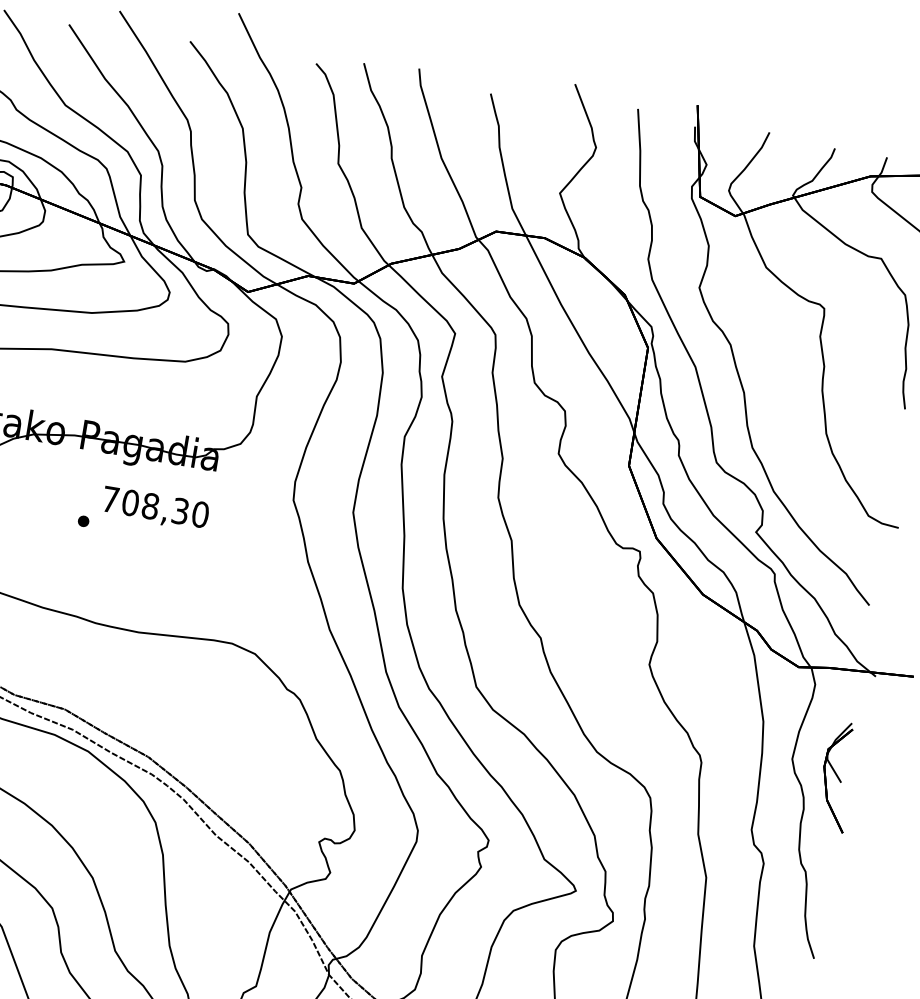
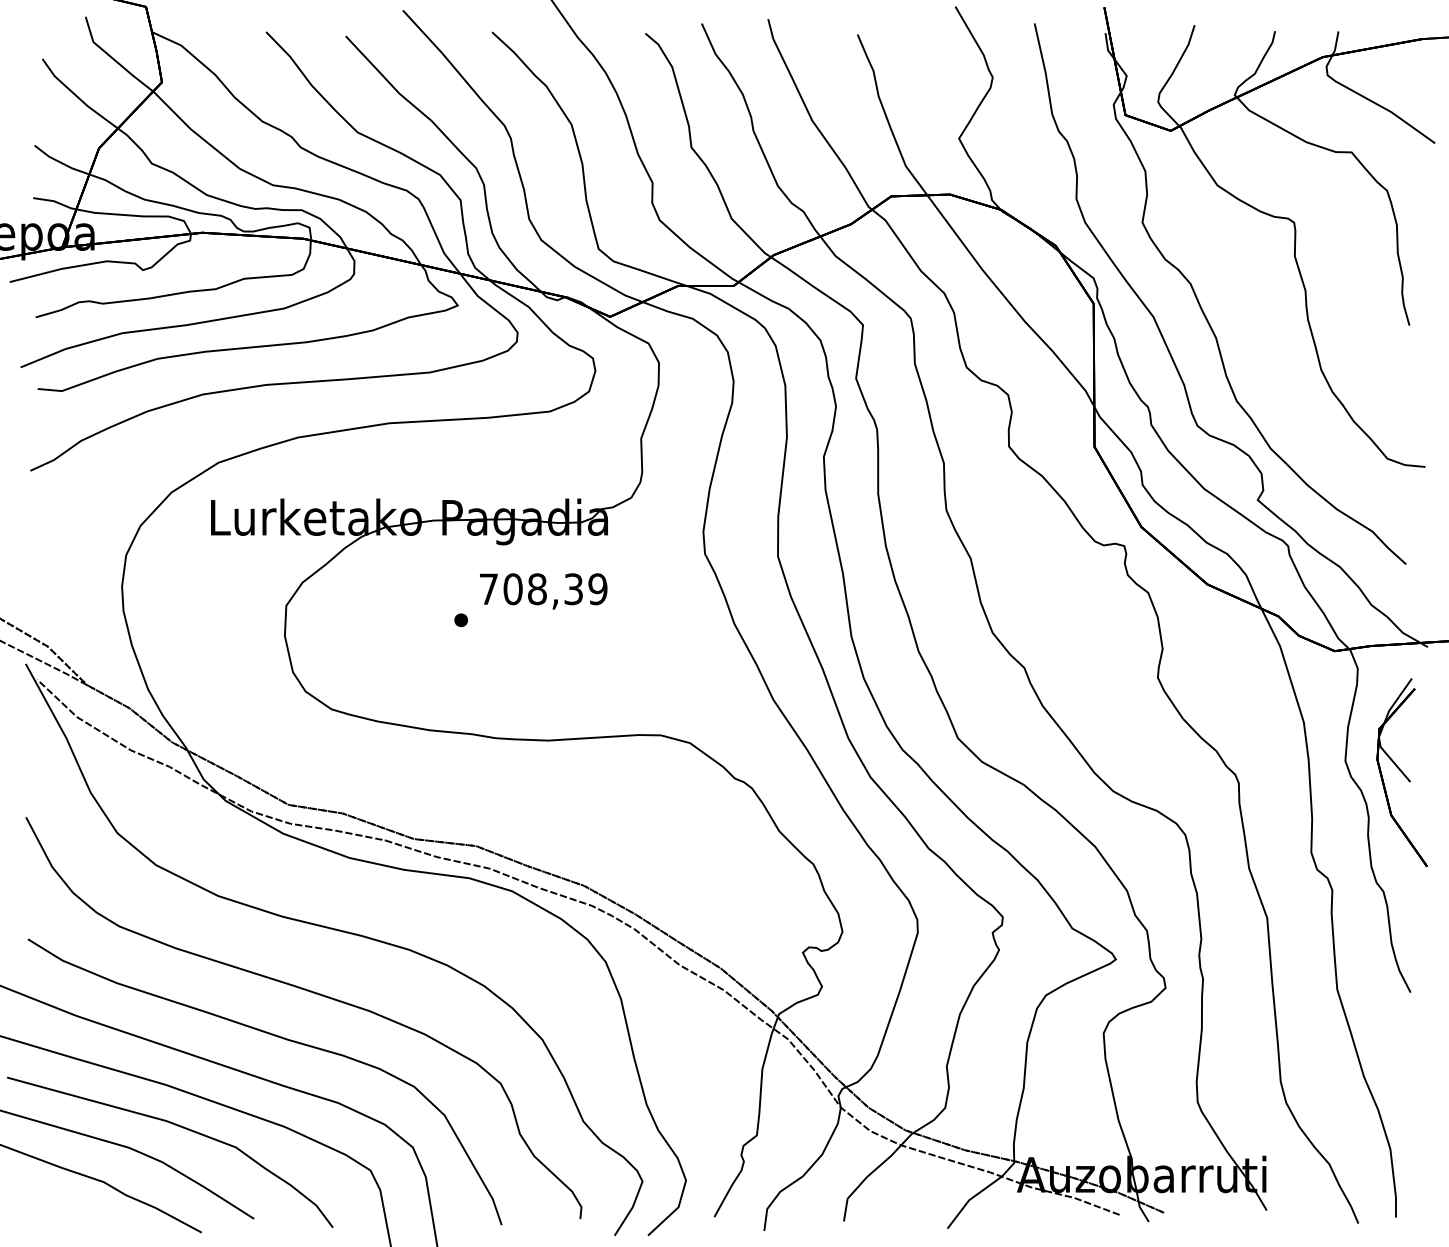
text: (200, 514) -> (597, 589), 708,30 -> 708,39
part: (836, 776) -> (1401, 772), size x1.43

